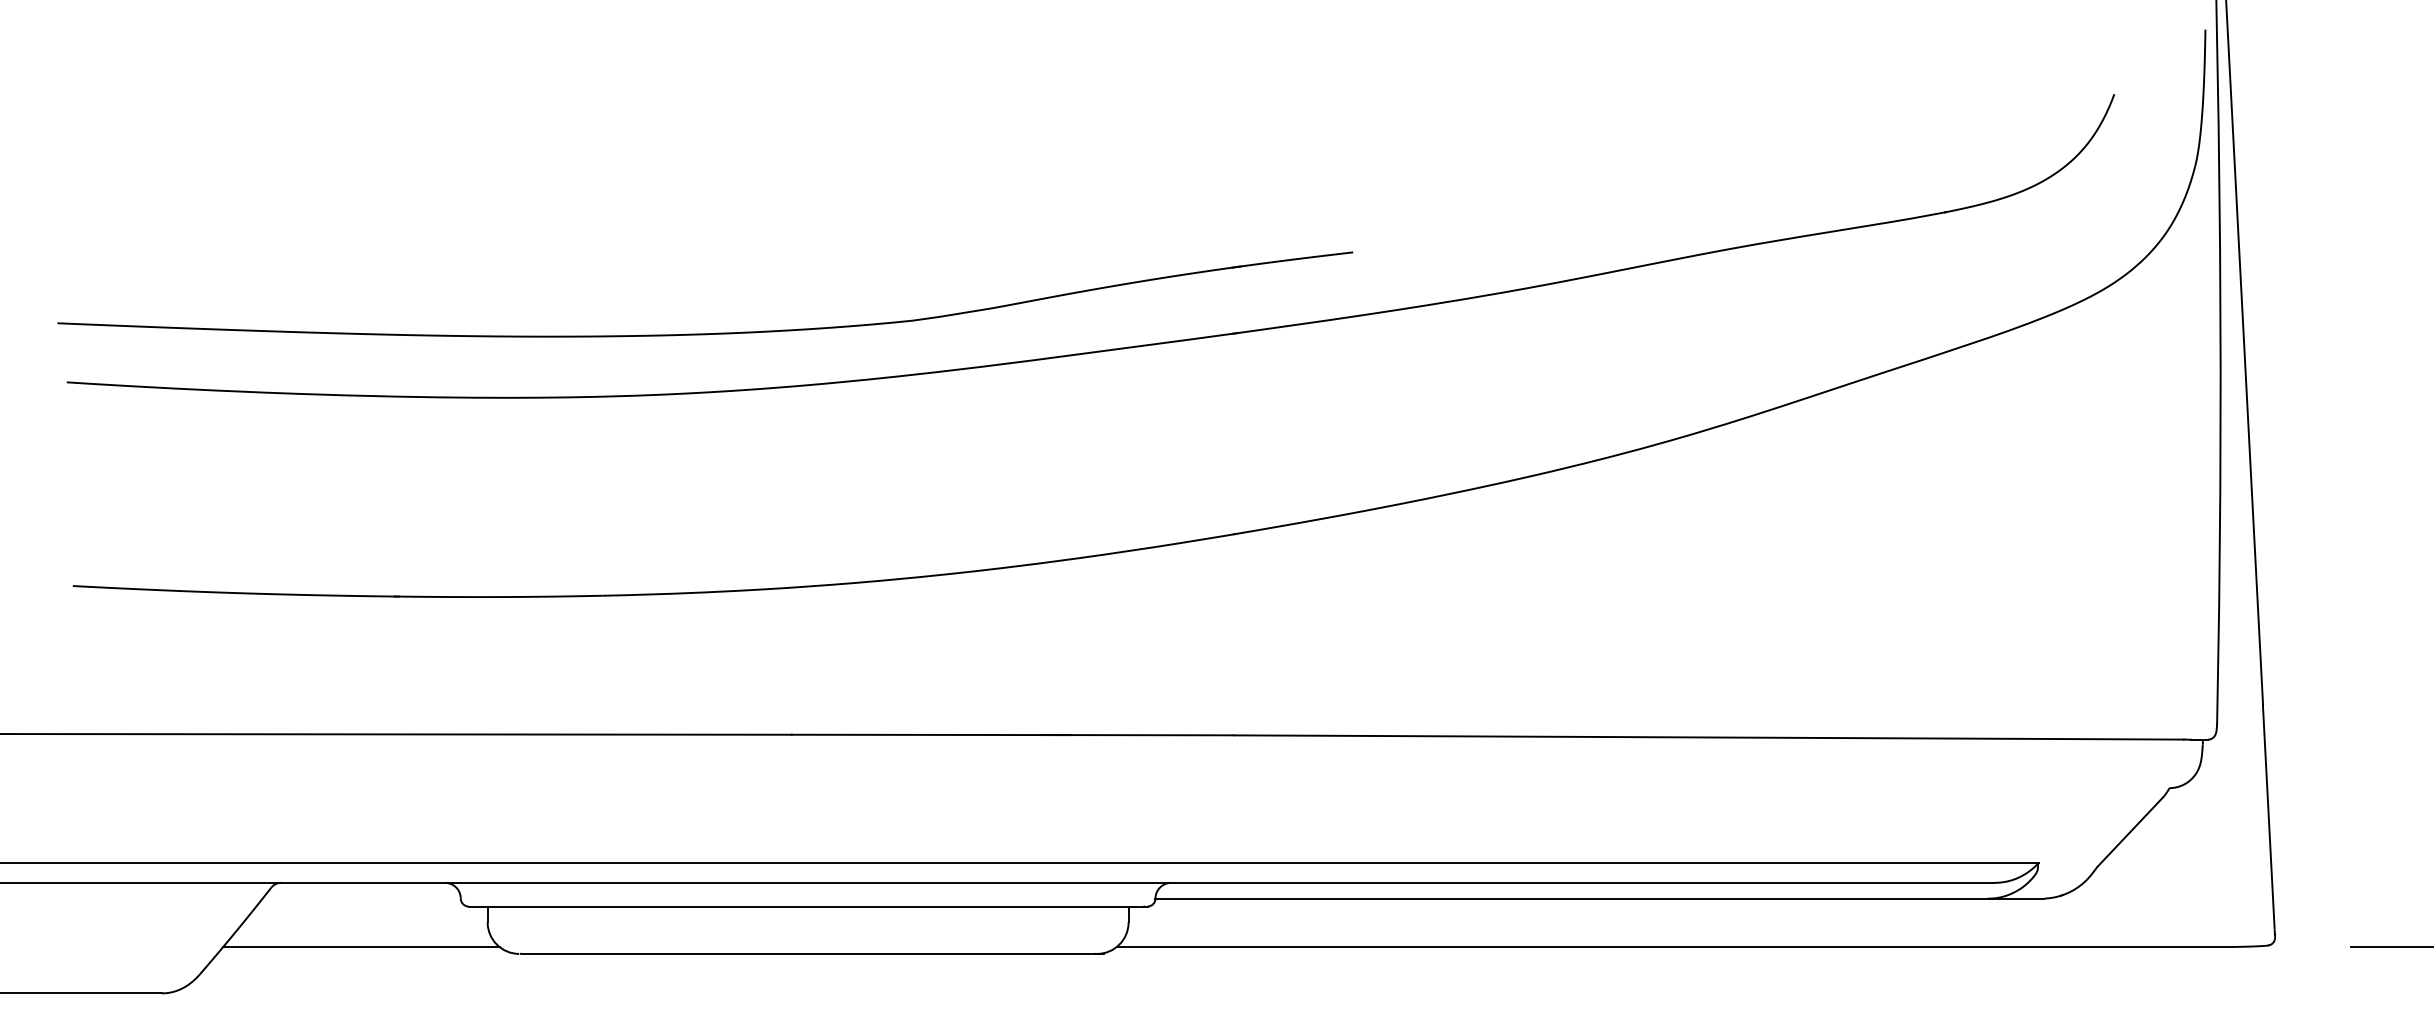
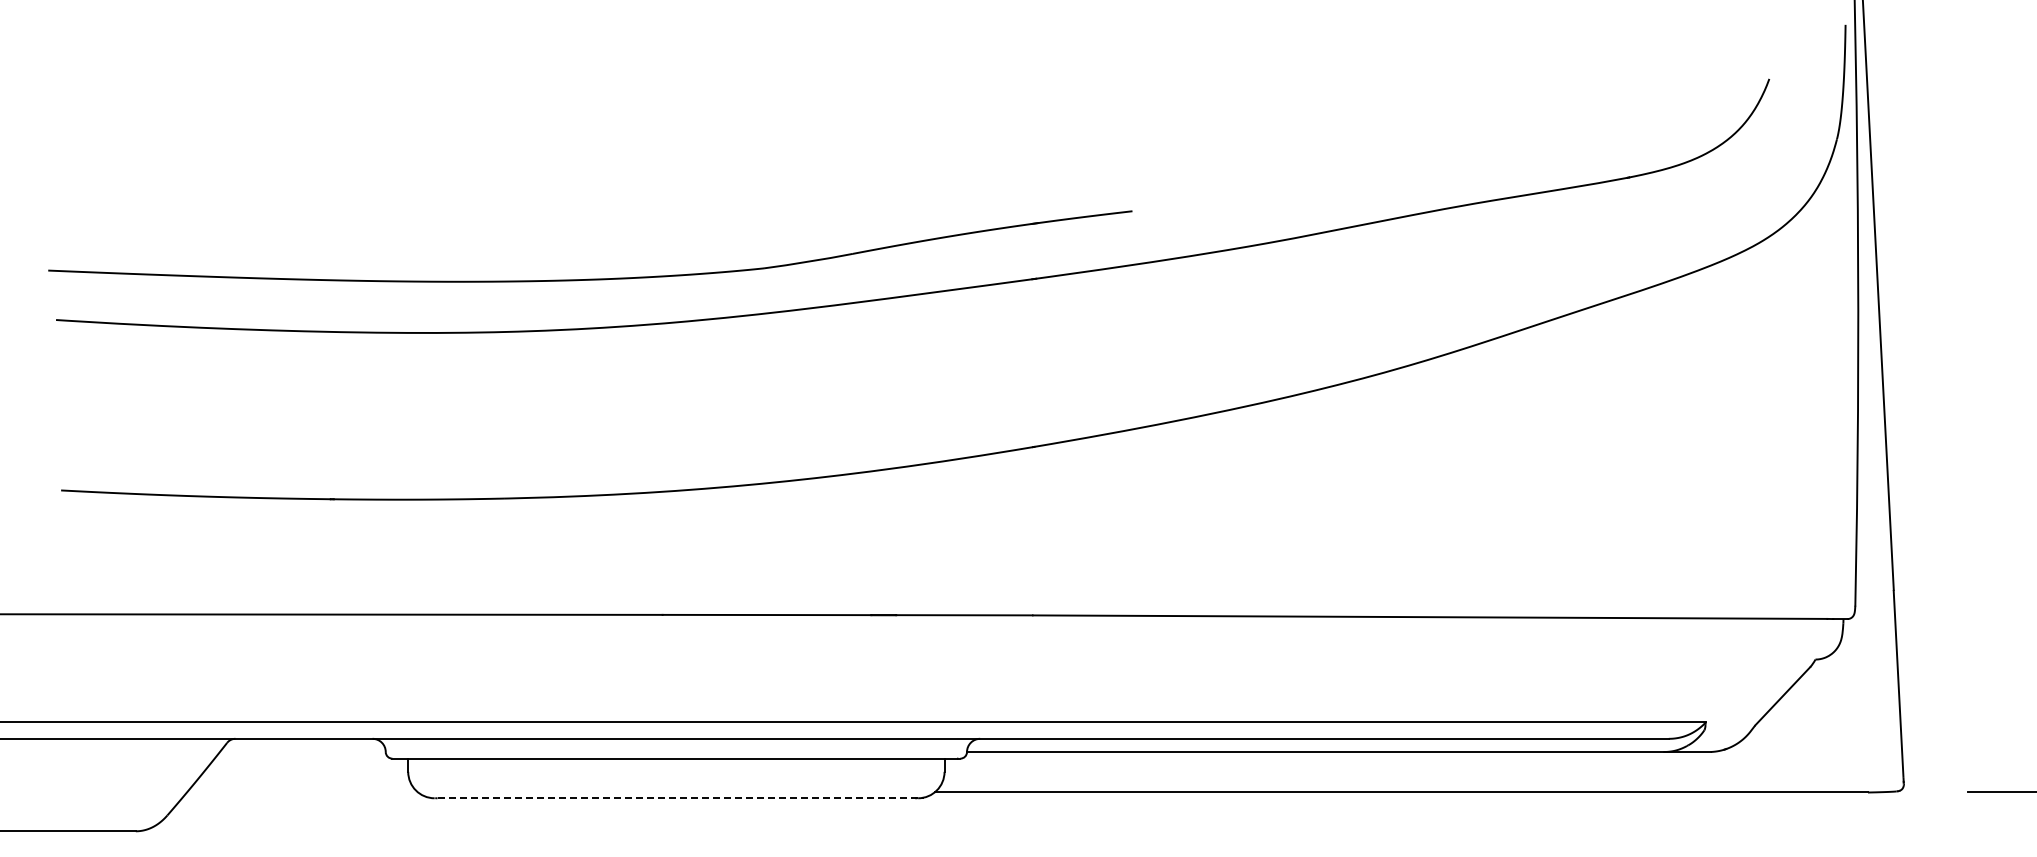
line: (361, 947) -> (302, 792), removed
line: (814, 954) -> (681, 798), solid -> dashed

